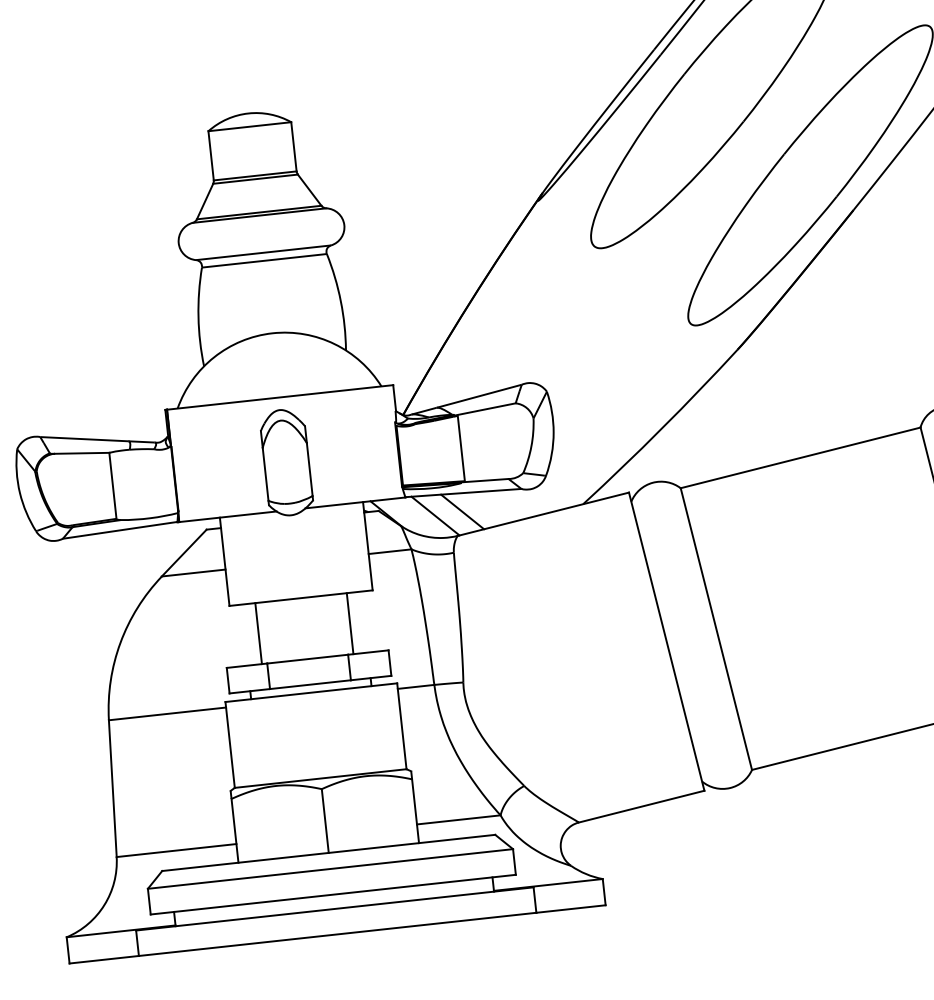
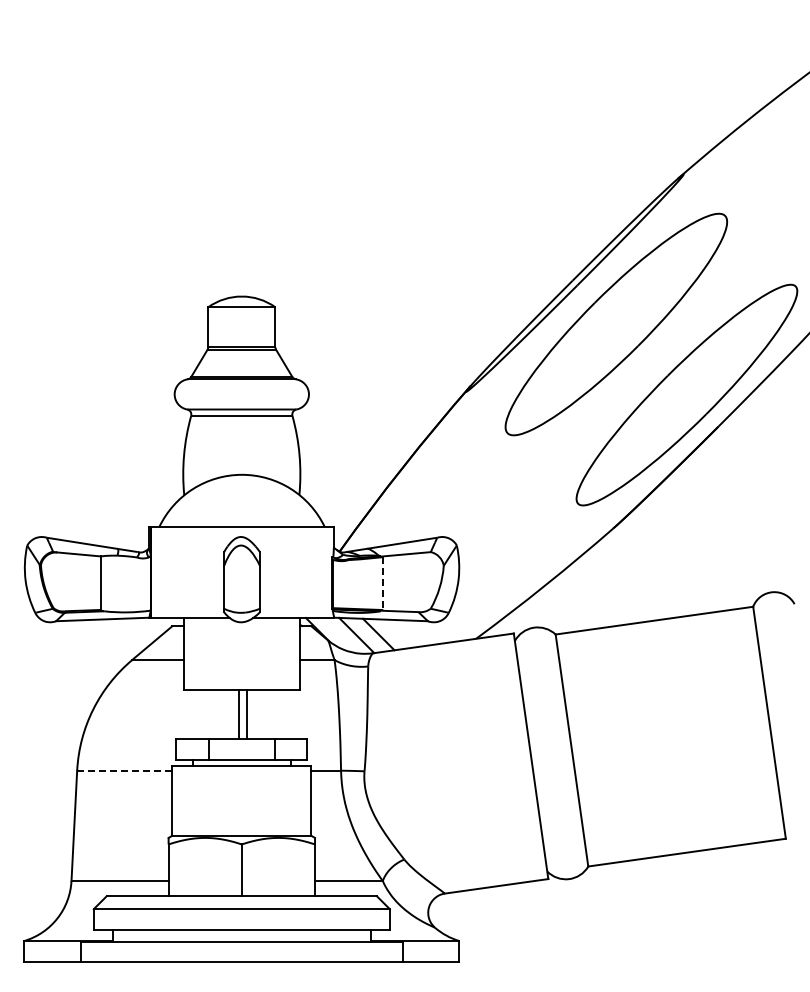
line: (461, 449) -> (383, 584), solid -> dashed
line: (349, 623) -> (238, 714), moved
line: (258, 633) -> (246, 714), moved
line: (167, 713) -> (124, 770), solid -> dashed

